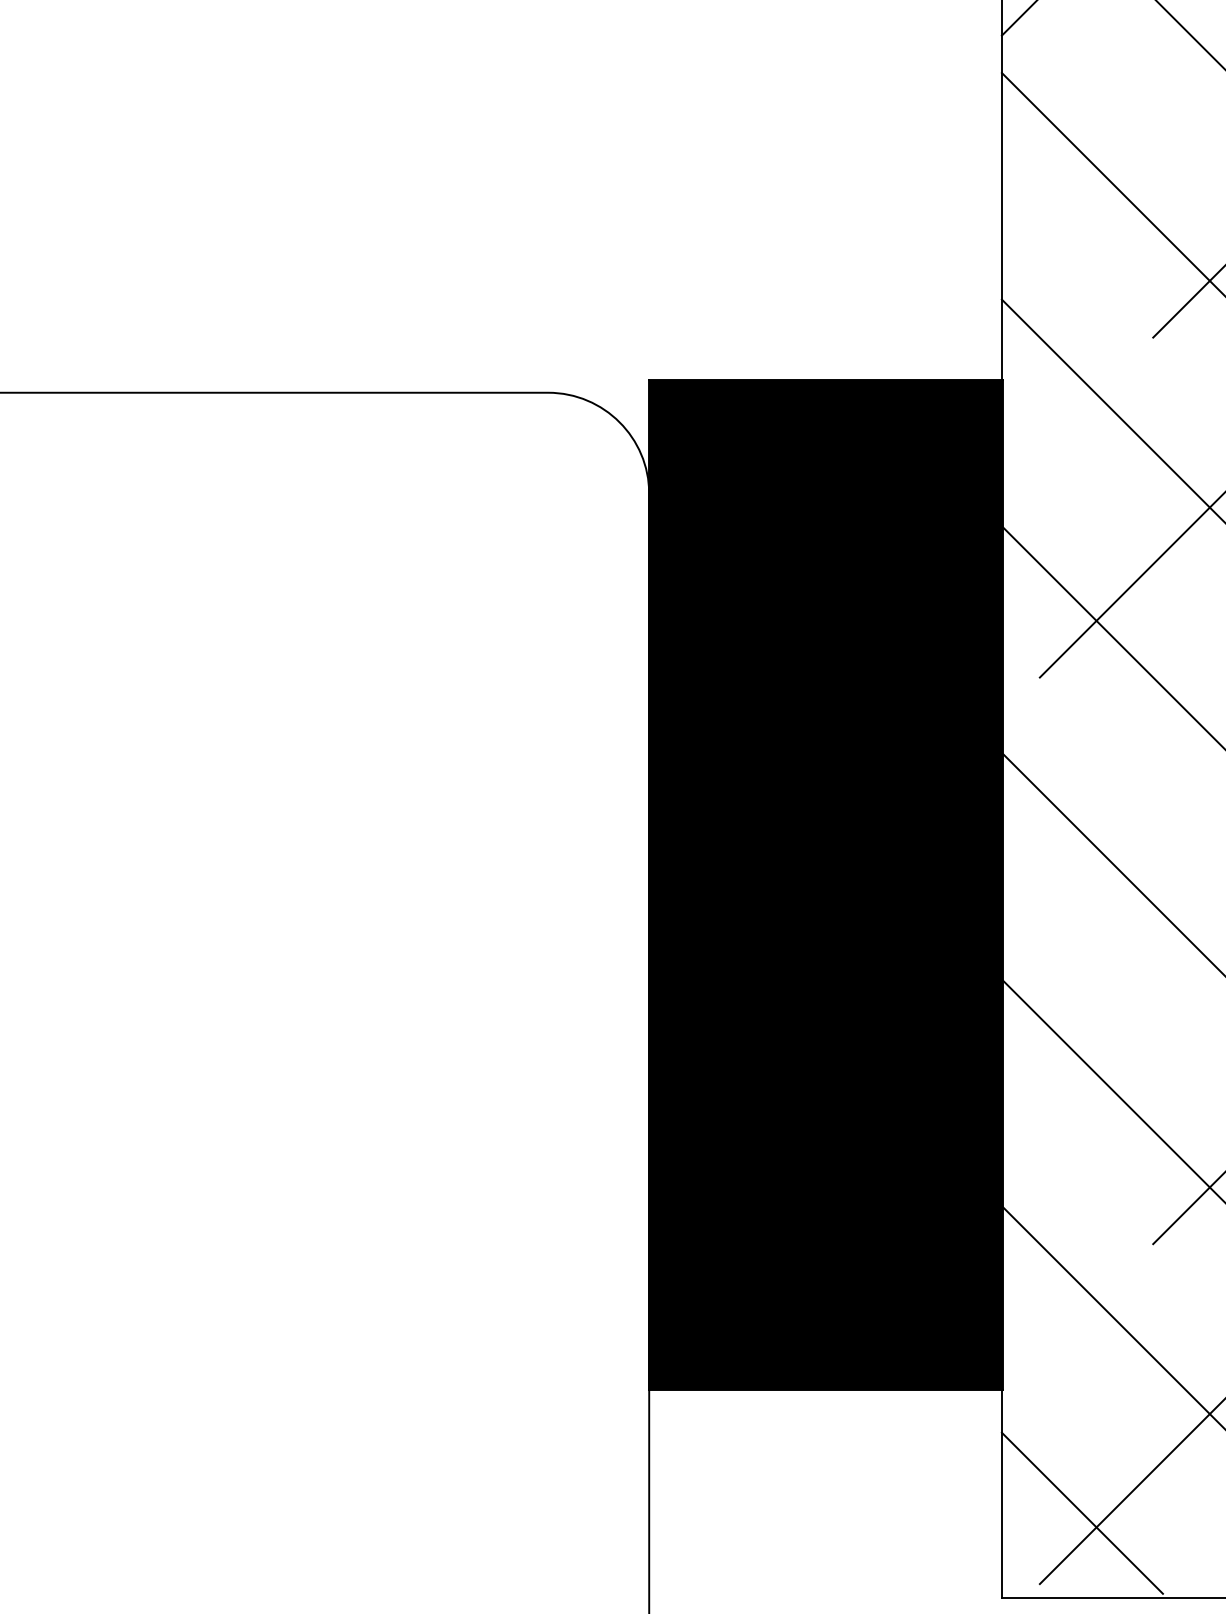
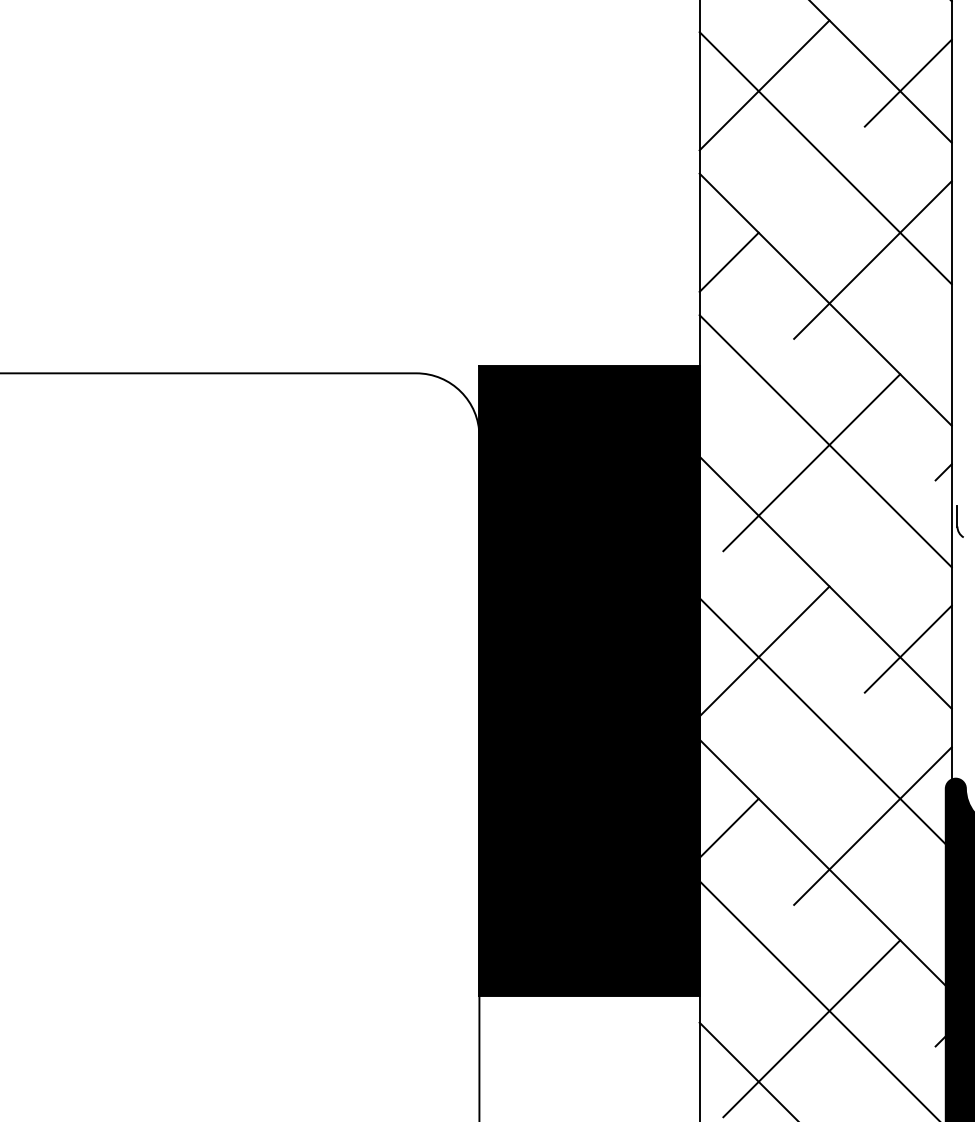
line: (1048, 213) -> (728, 261), added
line: (1105, 838) -> (764, 651), added
line: (1048, 1120) -> (728, 827), added

